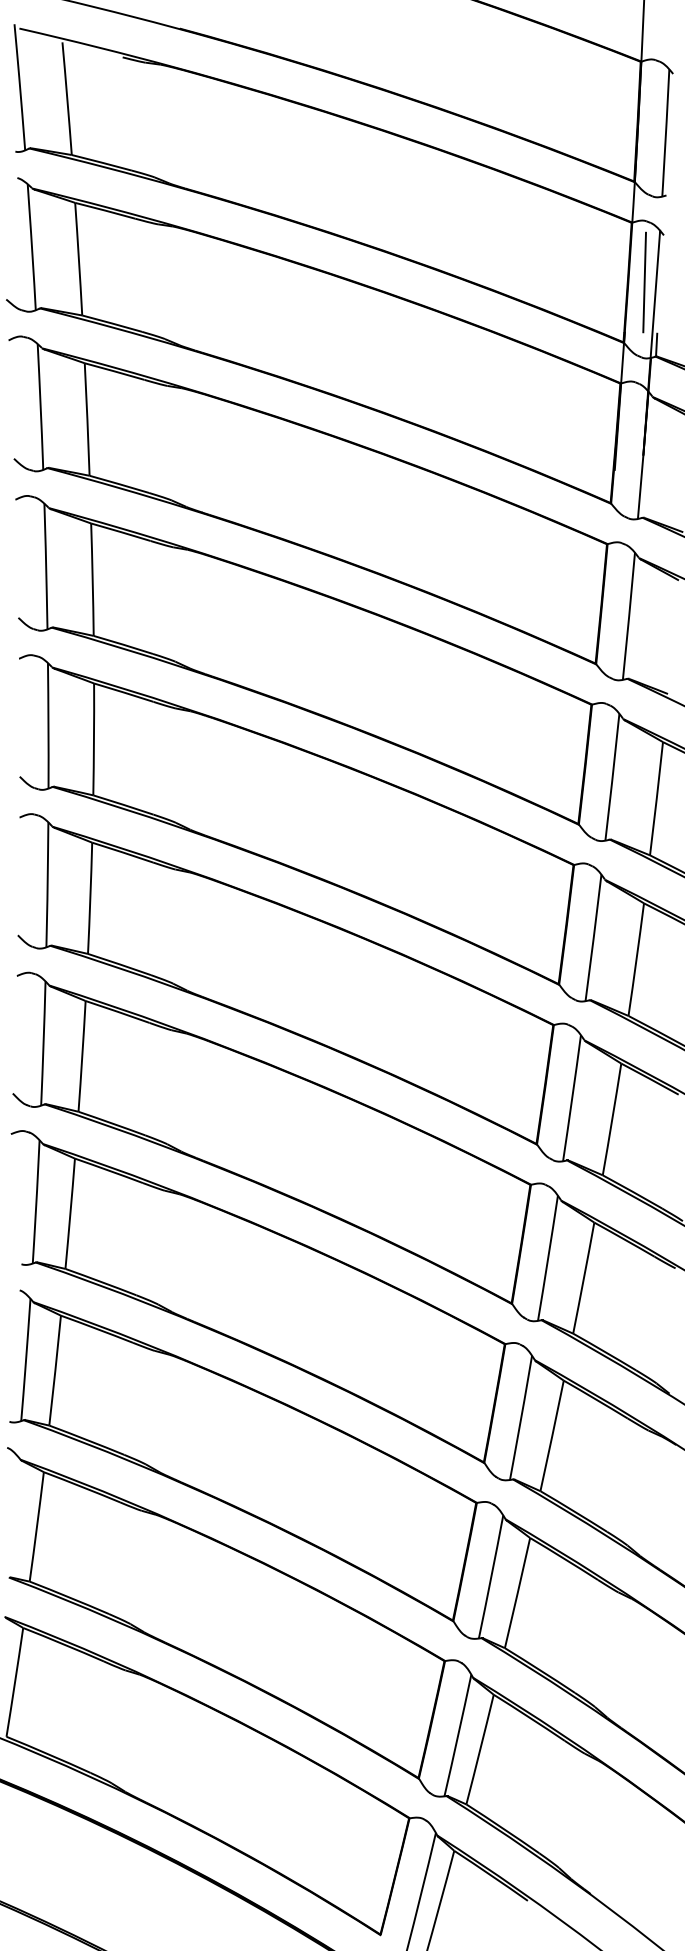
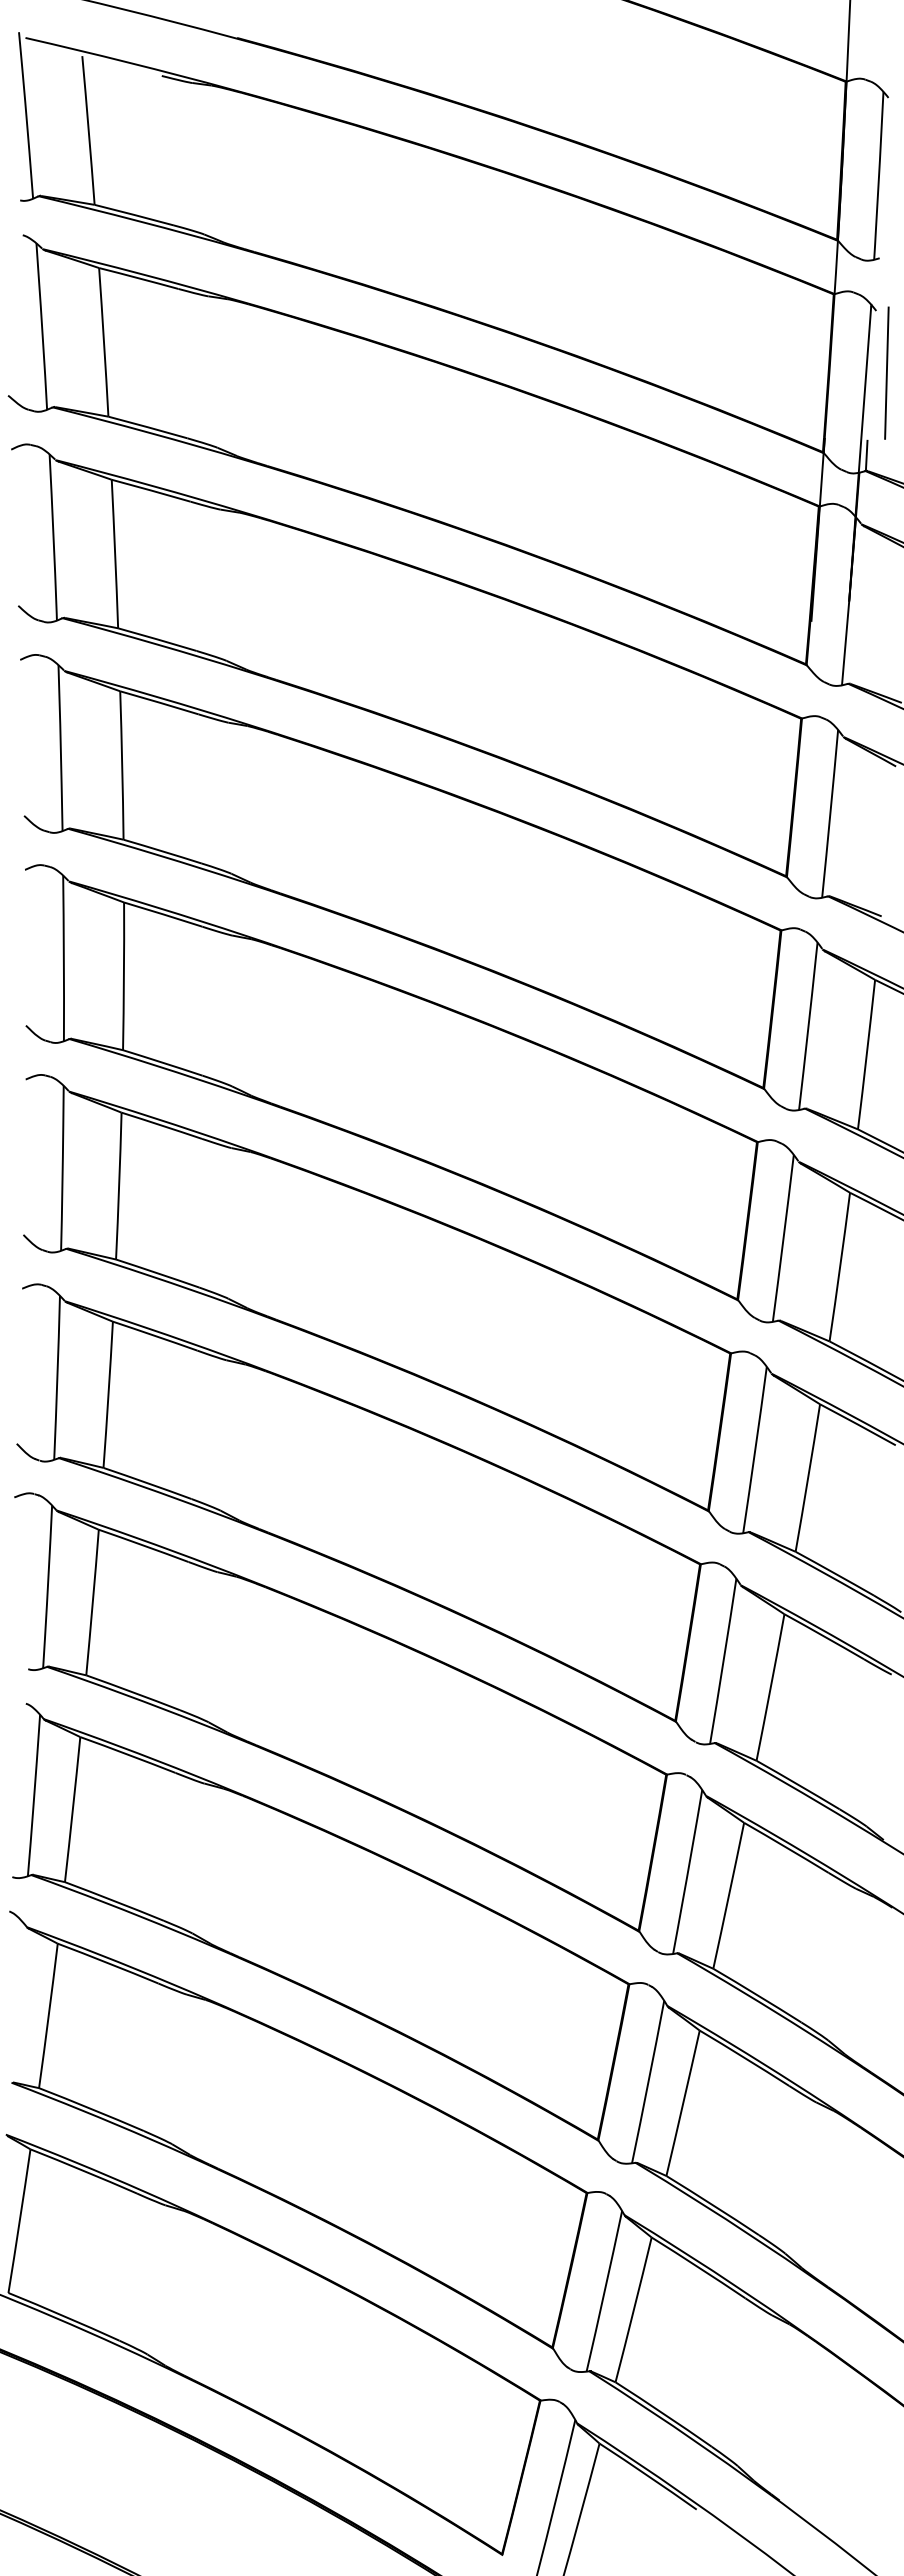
line: (644, 282) -> (886, 372), moved

